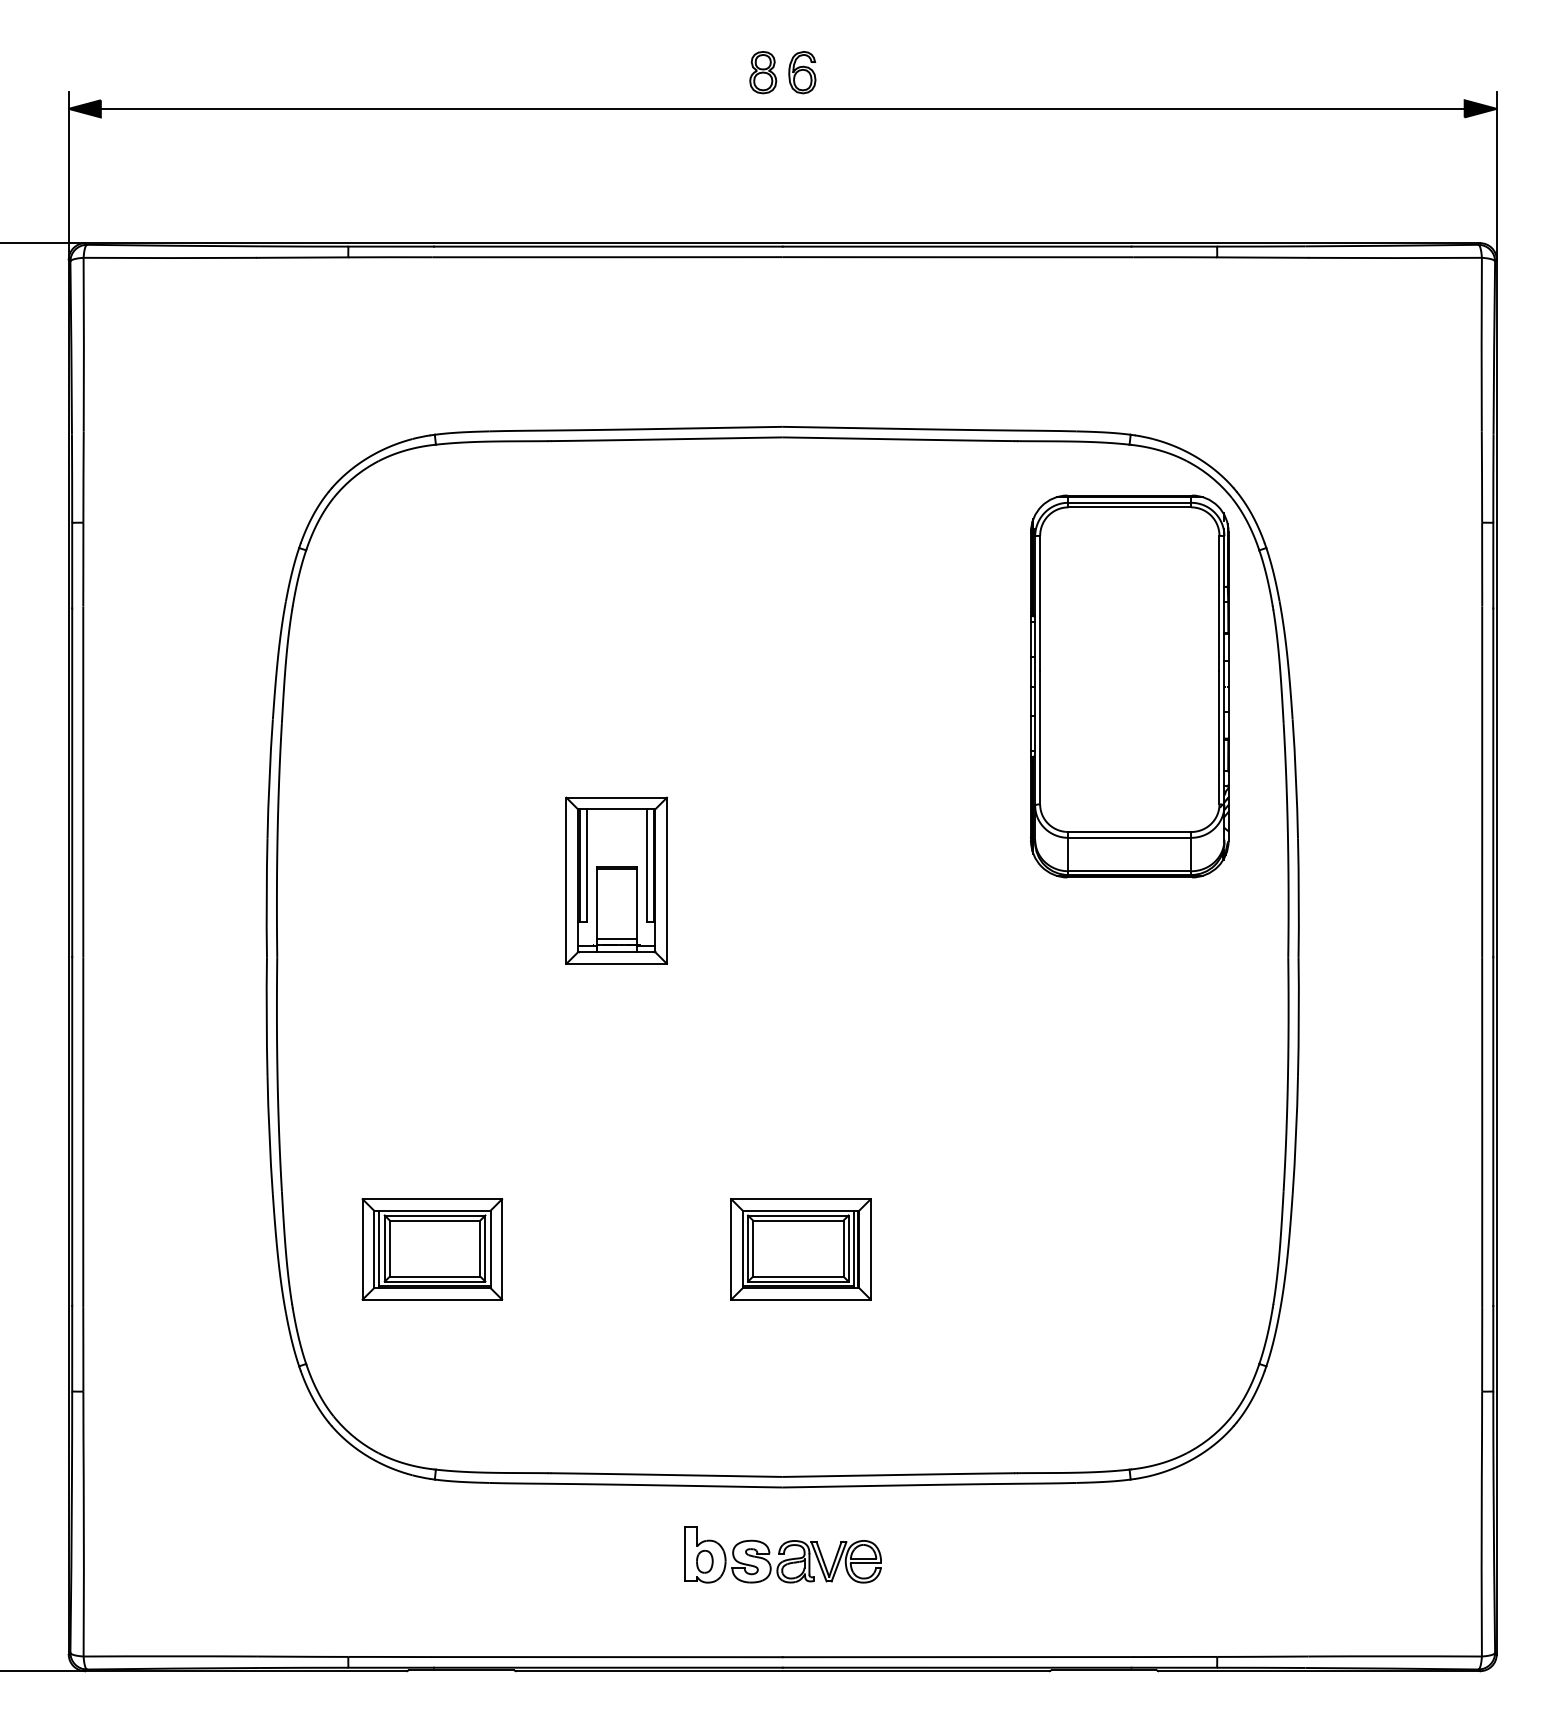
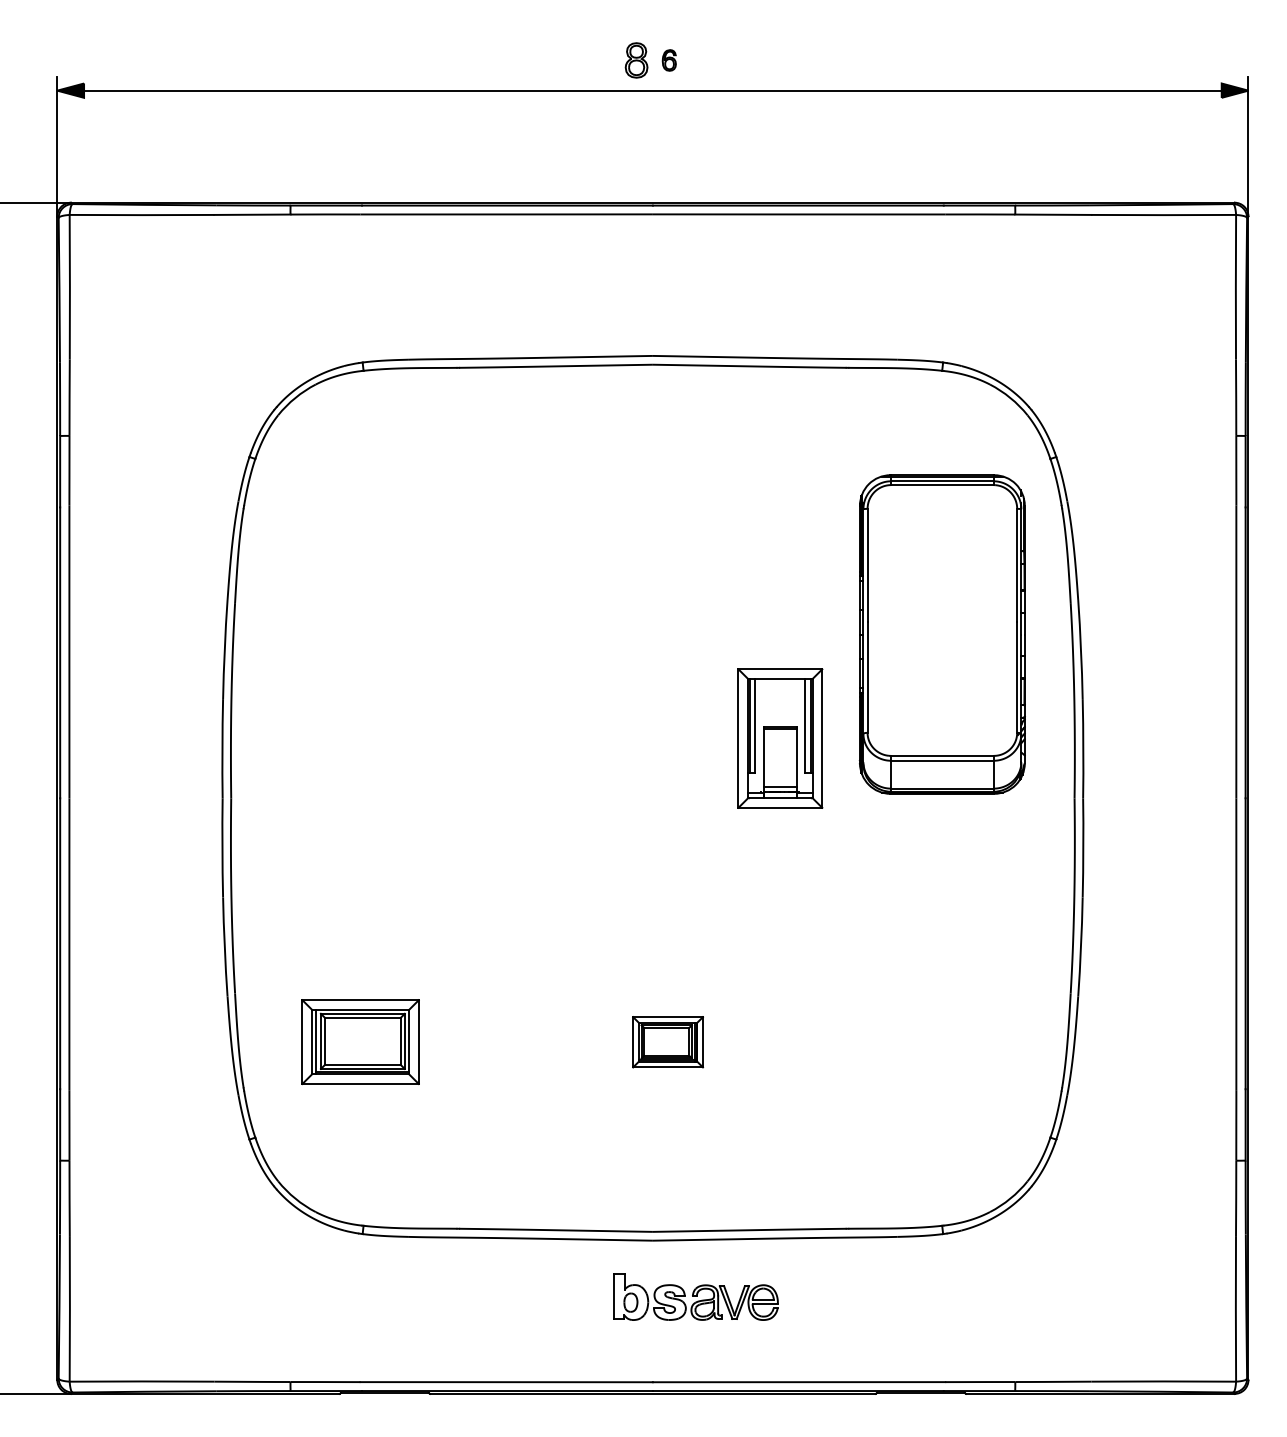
part: (802, 72) -> (669, 60), size x0.6
part: (1128, 686) -> (941, 634), moved
part: (616, 880) -> (780, 738), moved
part: (800, 1249) -> (667, 1042), size x0.6
part: (782, 1554) -> (695, 1296), moved

